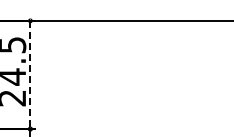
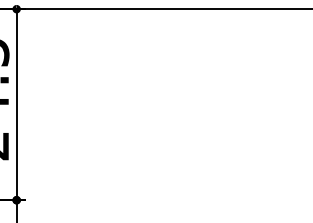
line: (30, 75) -> (16, 105), dashed -> solid

